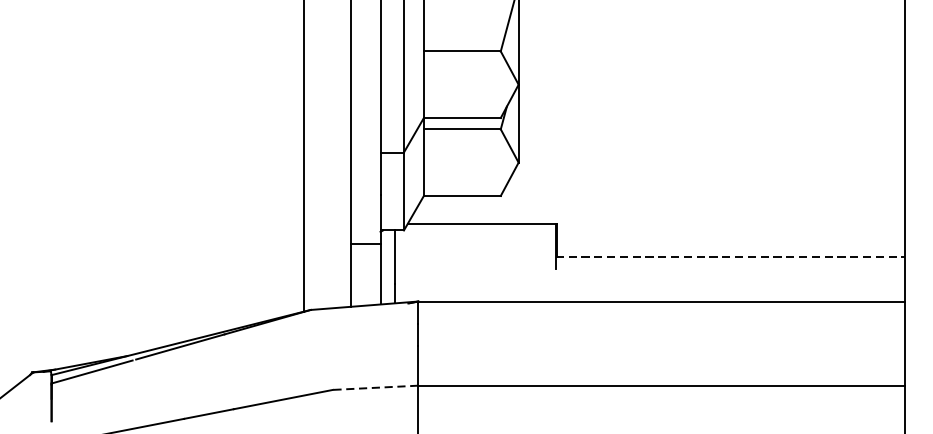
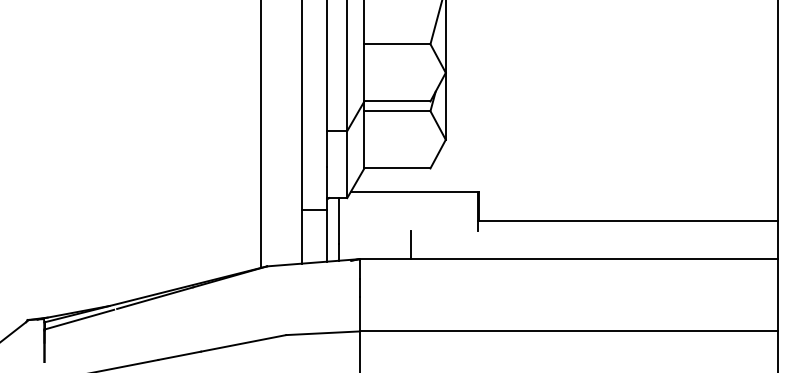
line: (731, 256) -> (628, 220), dashed -> solid
line: (478, 285) -> (411, 245), added
line: (375, 388) -> (322, 333), dashed -> solid

